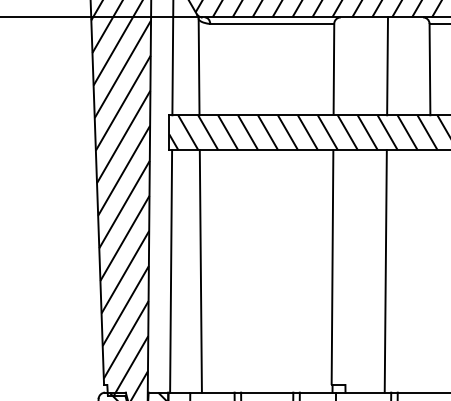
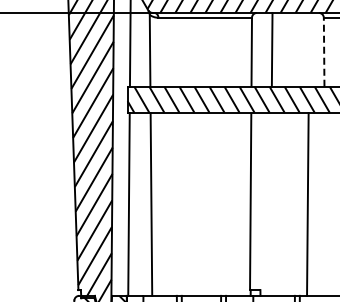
line: (386, 65) -> (271, 49), moved
line: (430, 68) -> (324, 51), solid -> dashed
line: (385, 270) -> (307, 203), moved

